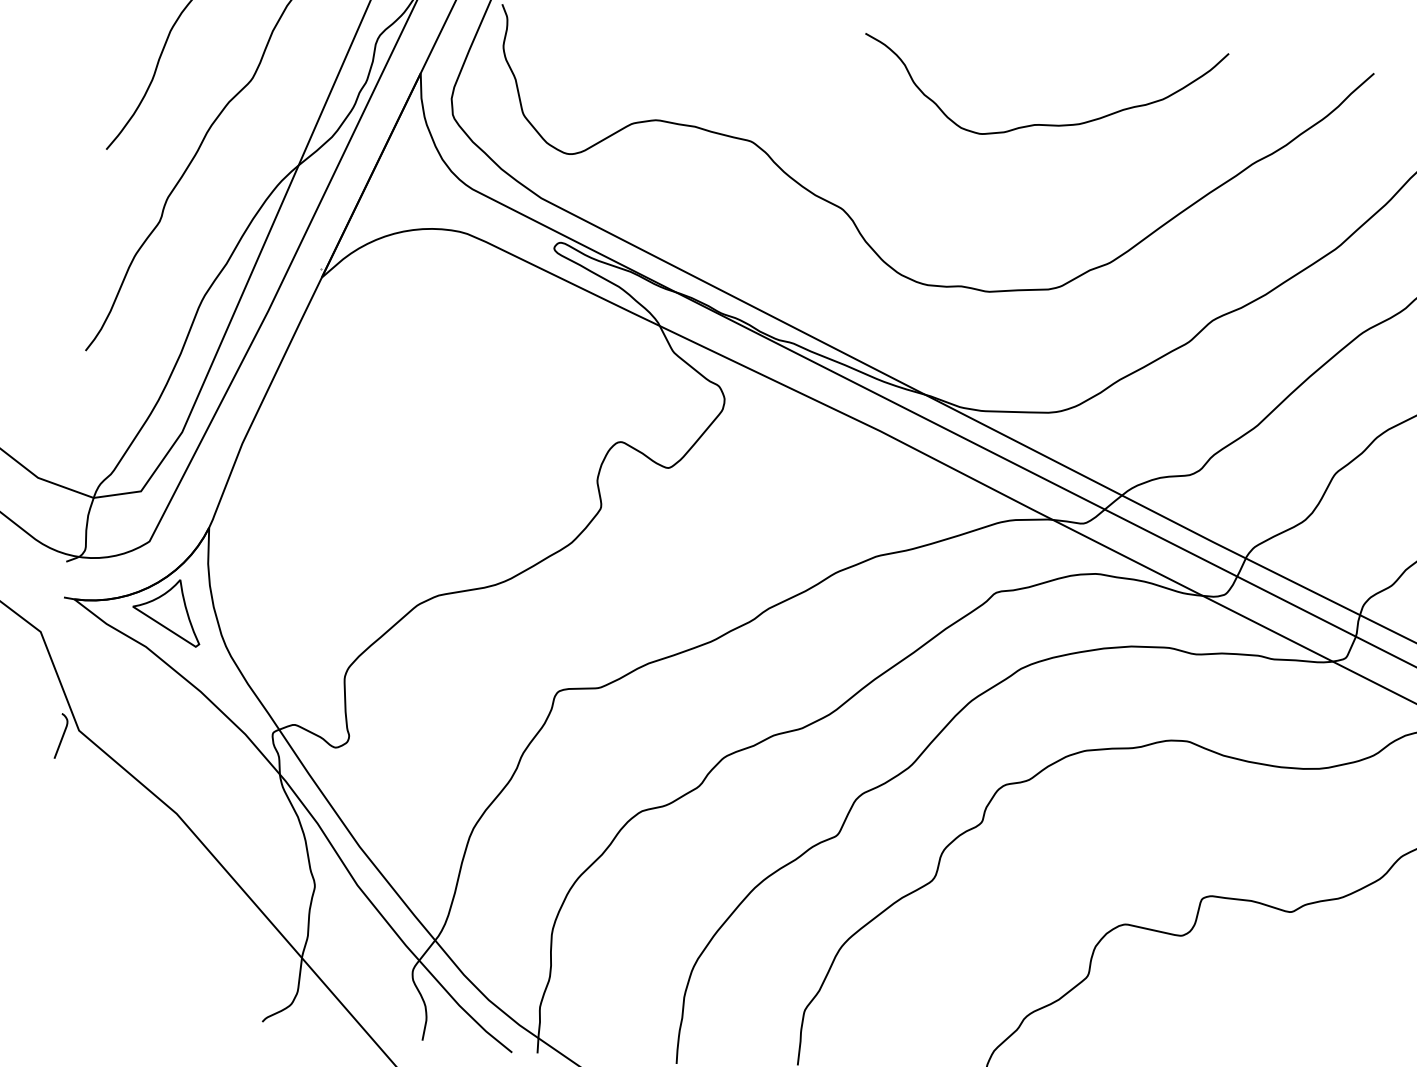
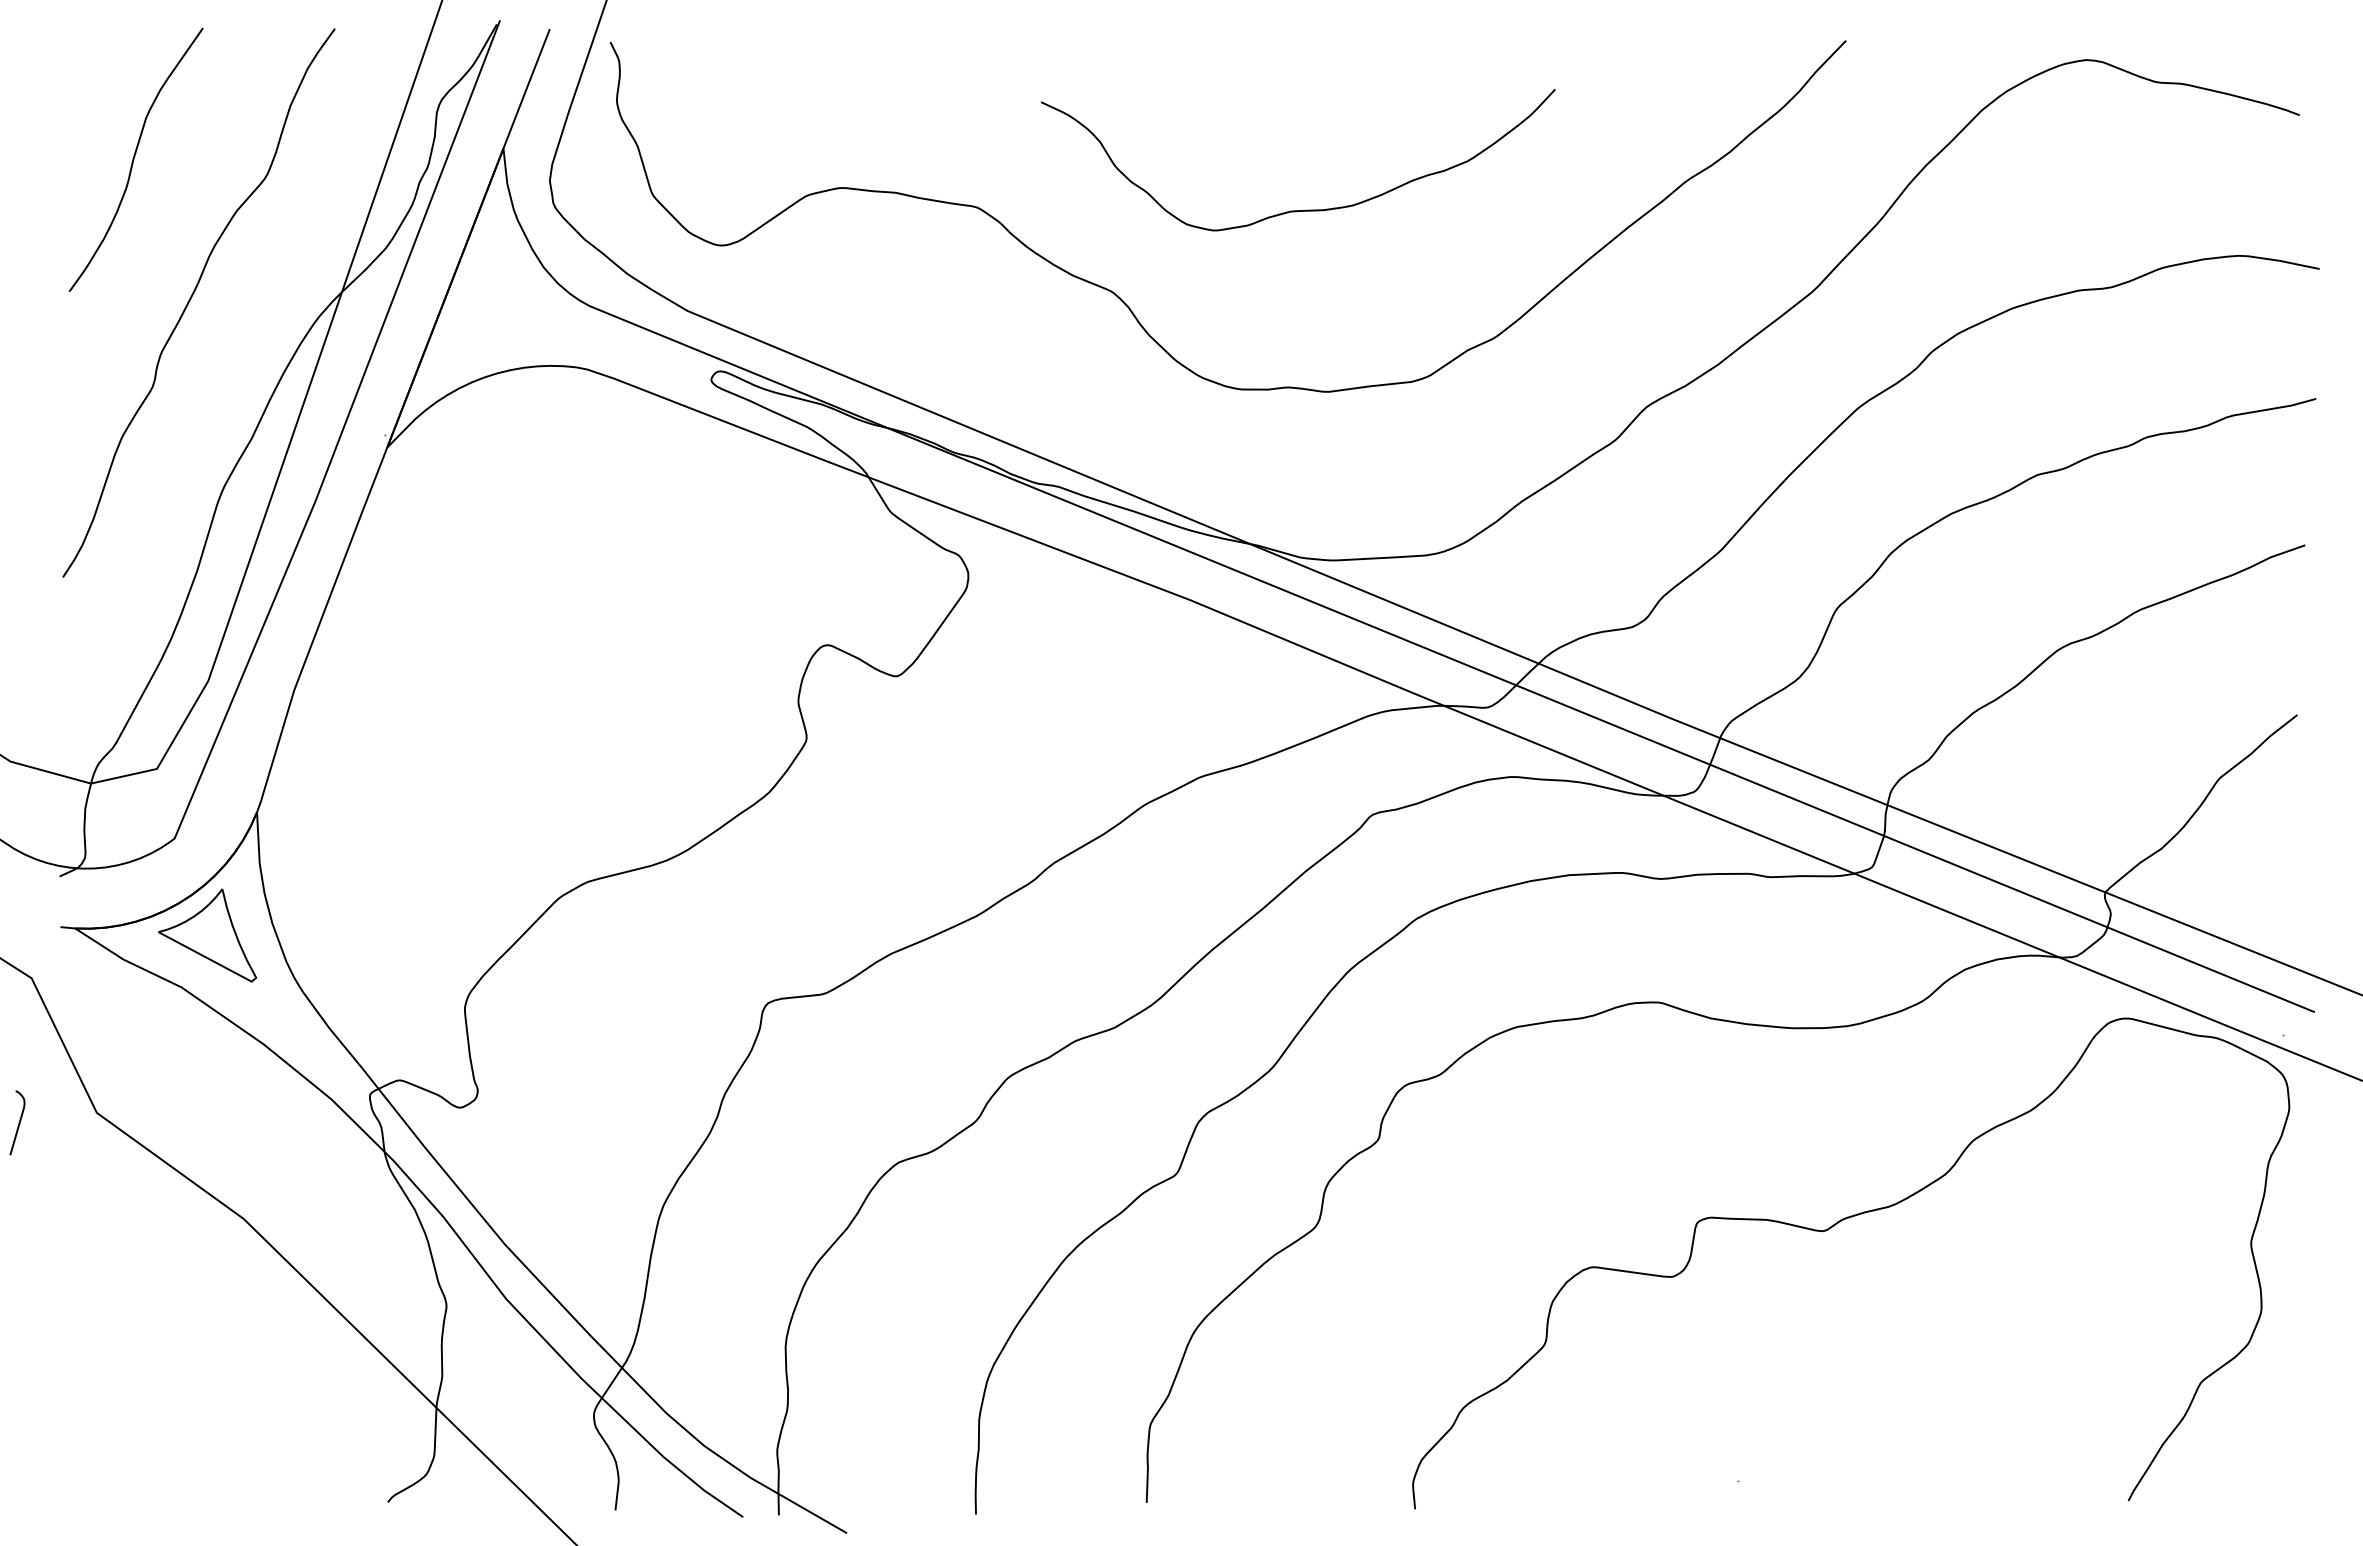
curve: (1045, 124) -> (1305, 209), moved
curve: (62, 736) -> (18, 1122), moved

